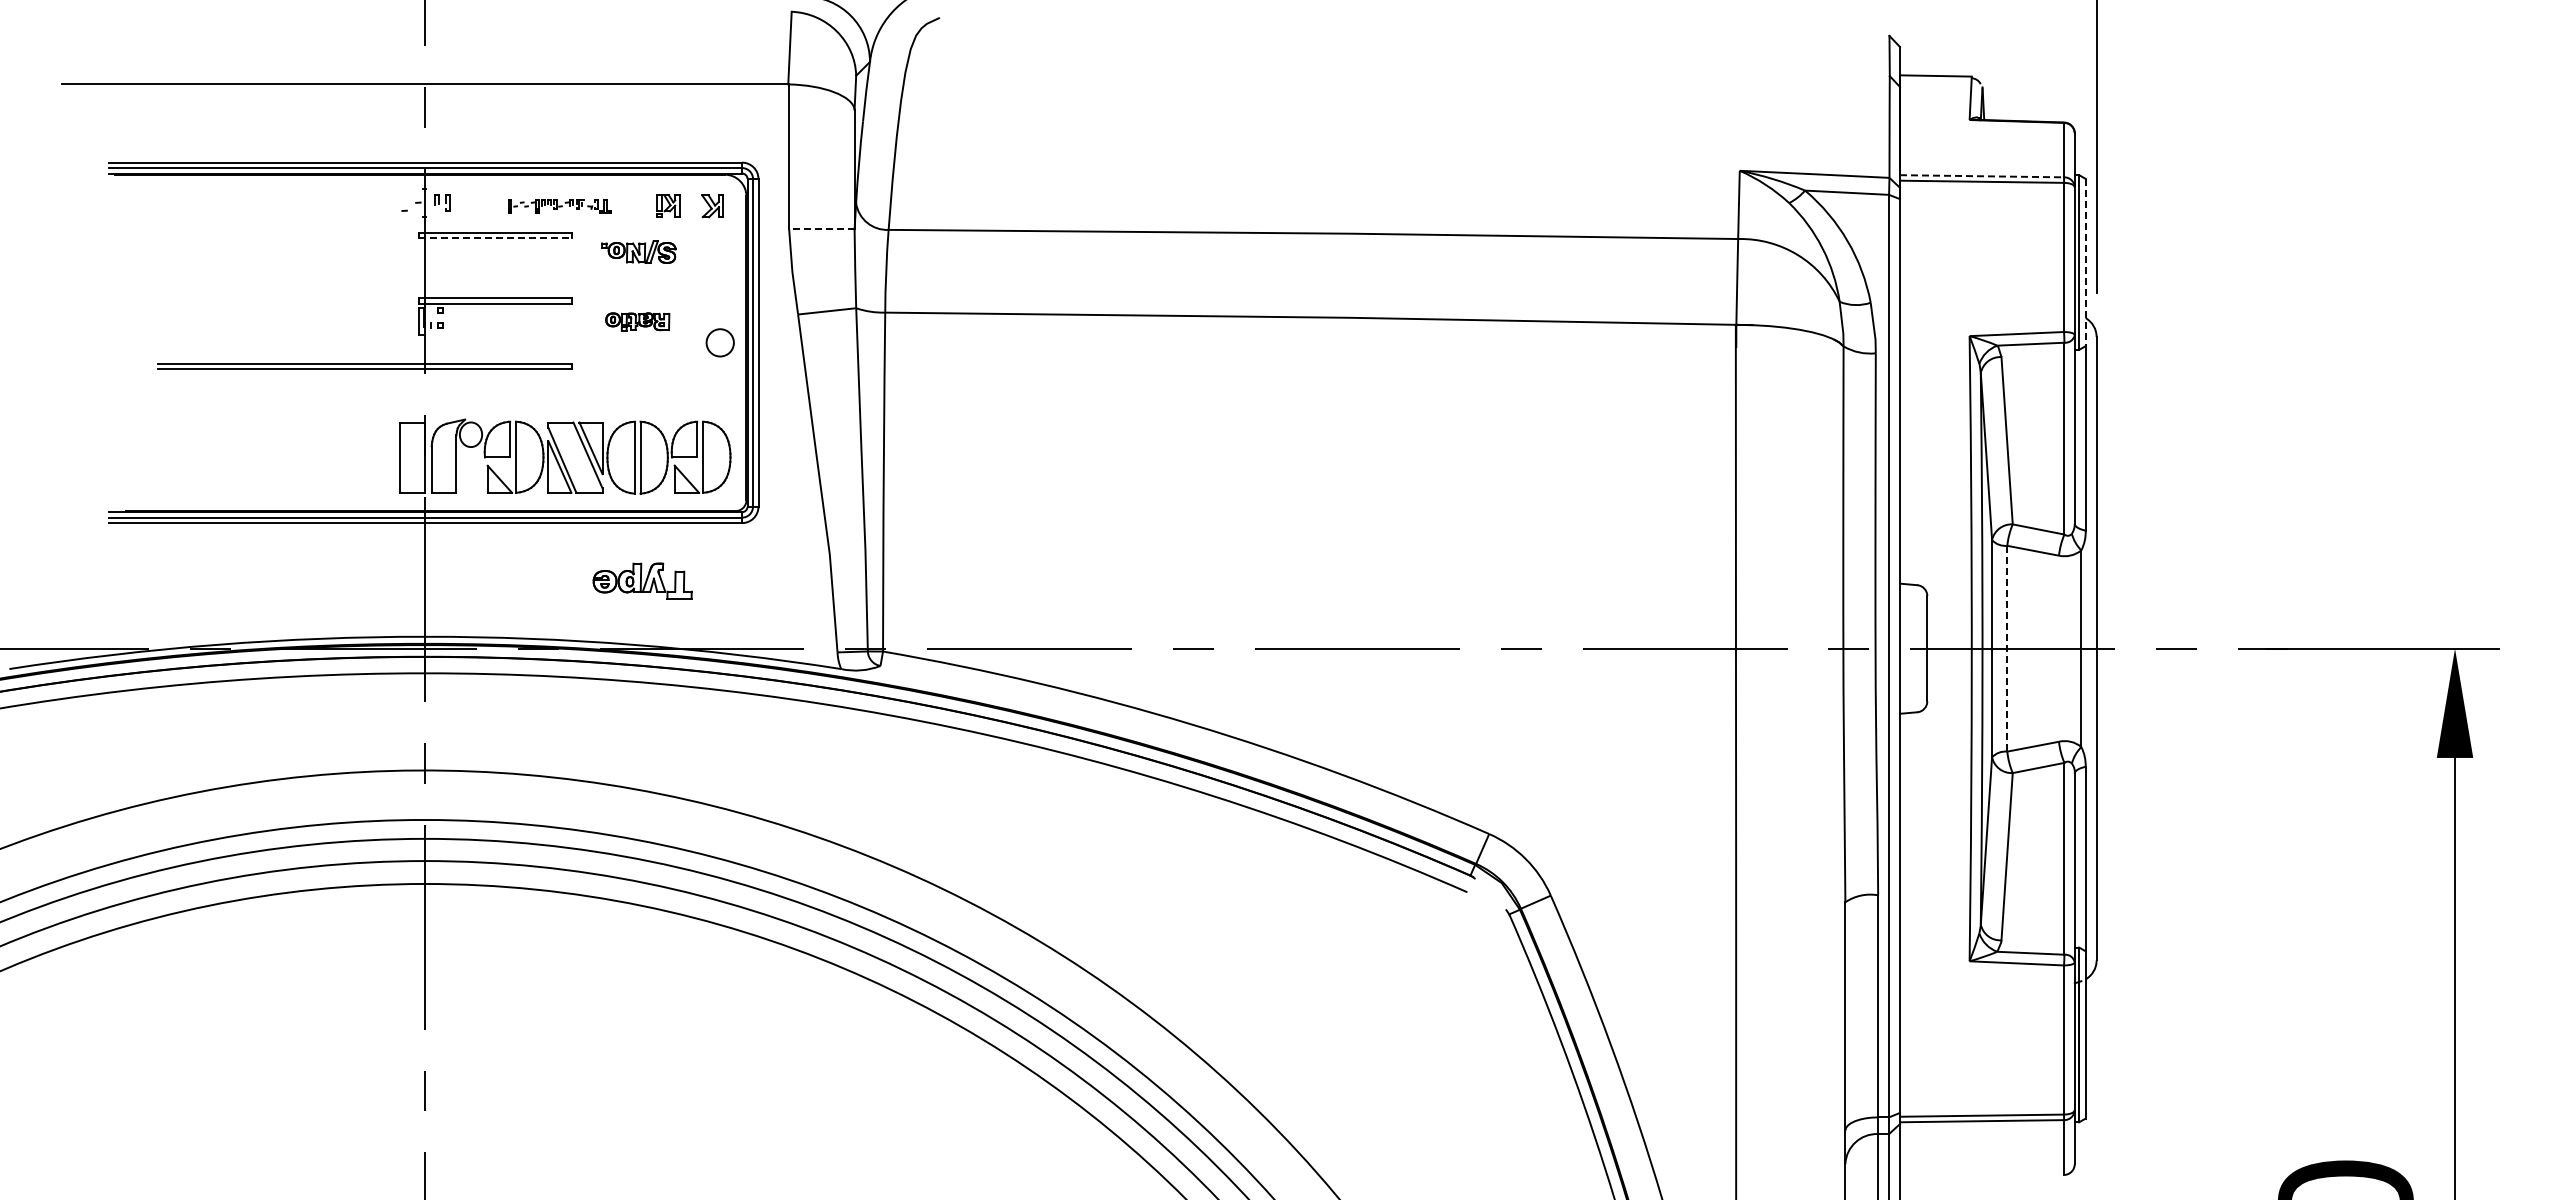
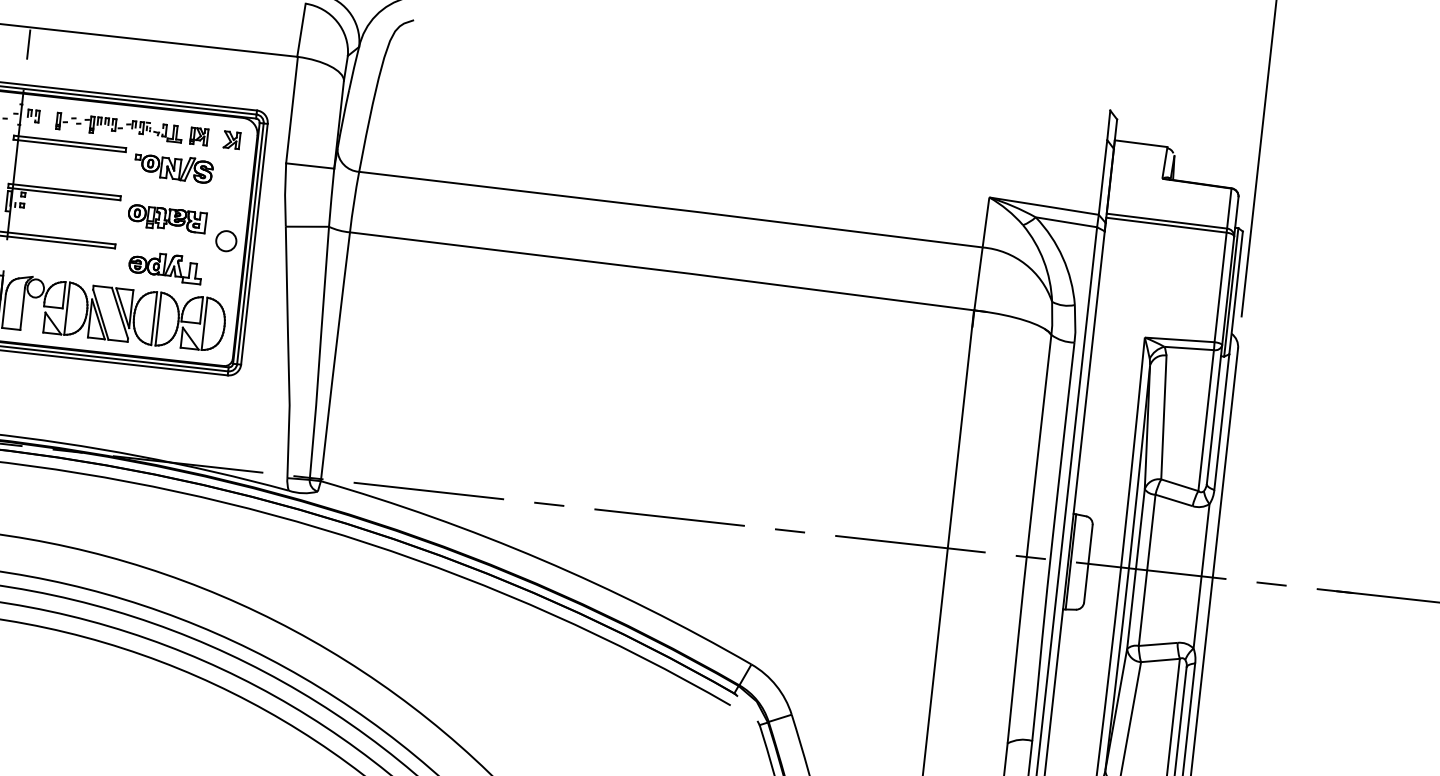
line: (1982, 176) -> (1167, 221), dashed -> solid
part: (559, 205) -> (119, 127), size x1.67
line: (821, 229) -> (309, 166), dashed -> solid
line: (495, 238) -> (69, 146), dashed -> solid
part: (638, 251) -> (173, 167), size x1.43
line: (2085, 262) -> (1235, 292), dashed -> solid
part: (637, 321) -> (167, 218), size x1.67
part: (642, 580) -> (165, 266), moved
line: (1903, 648) -> (1070, 561), added
line: (2007, 648) -> (1147, 570), dashed -> solid

